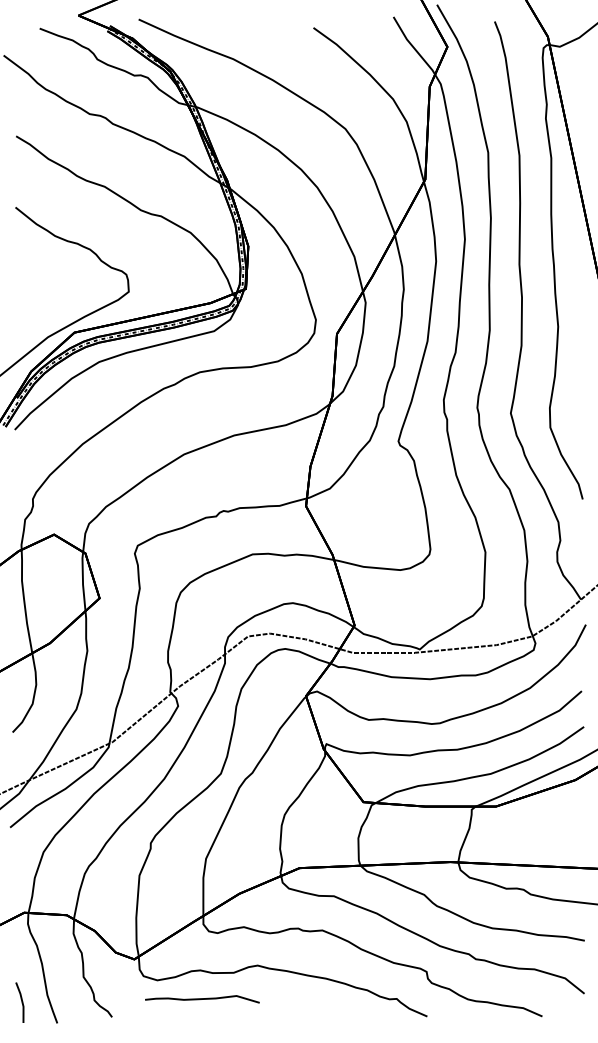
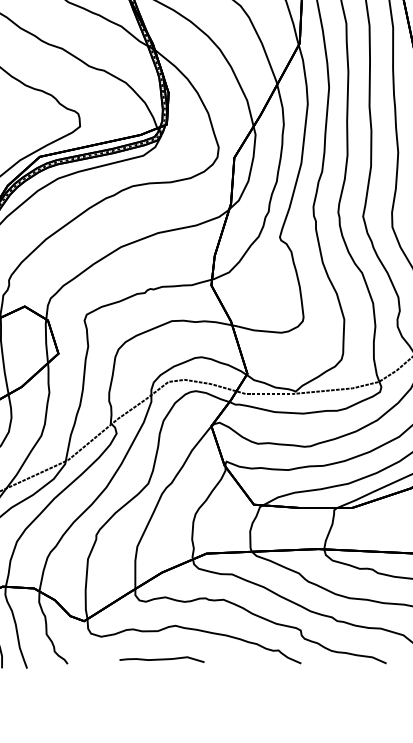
curve: (202, 999) -> (162, 659), moved

